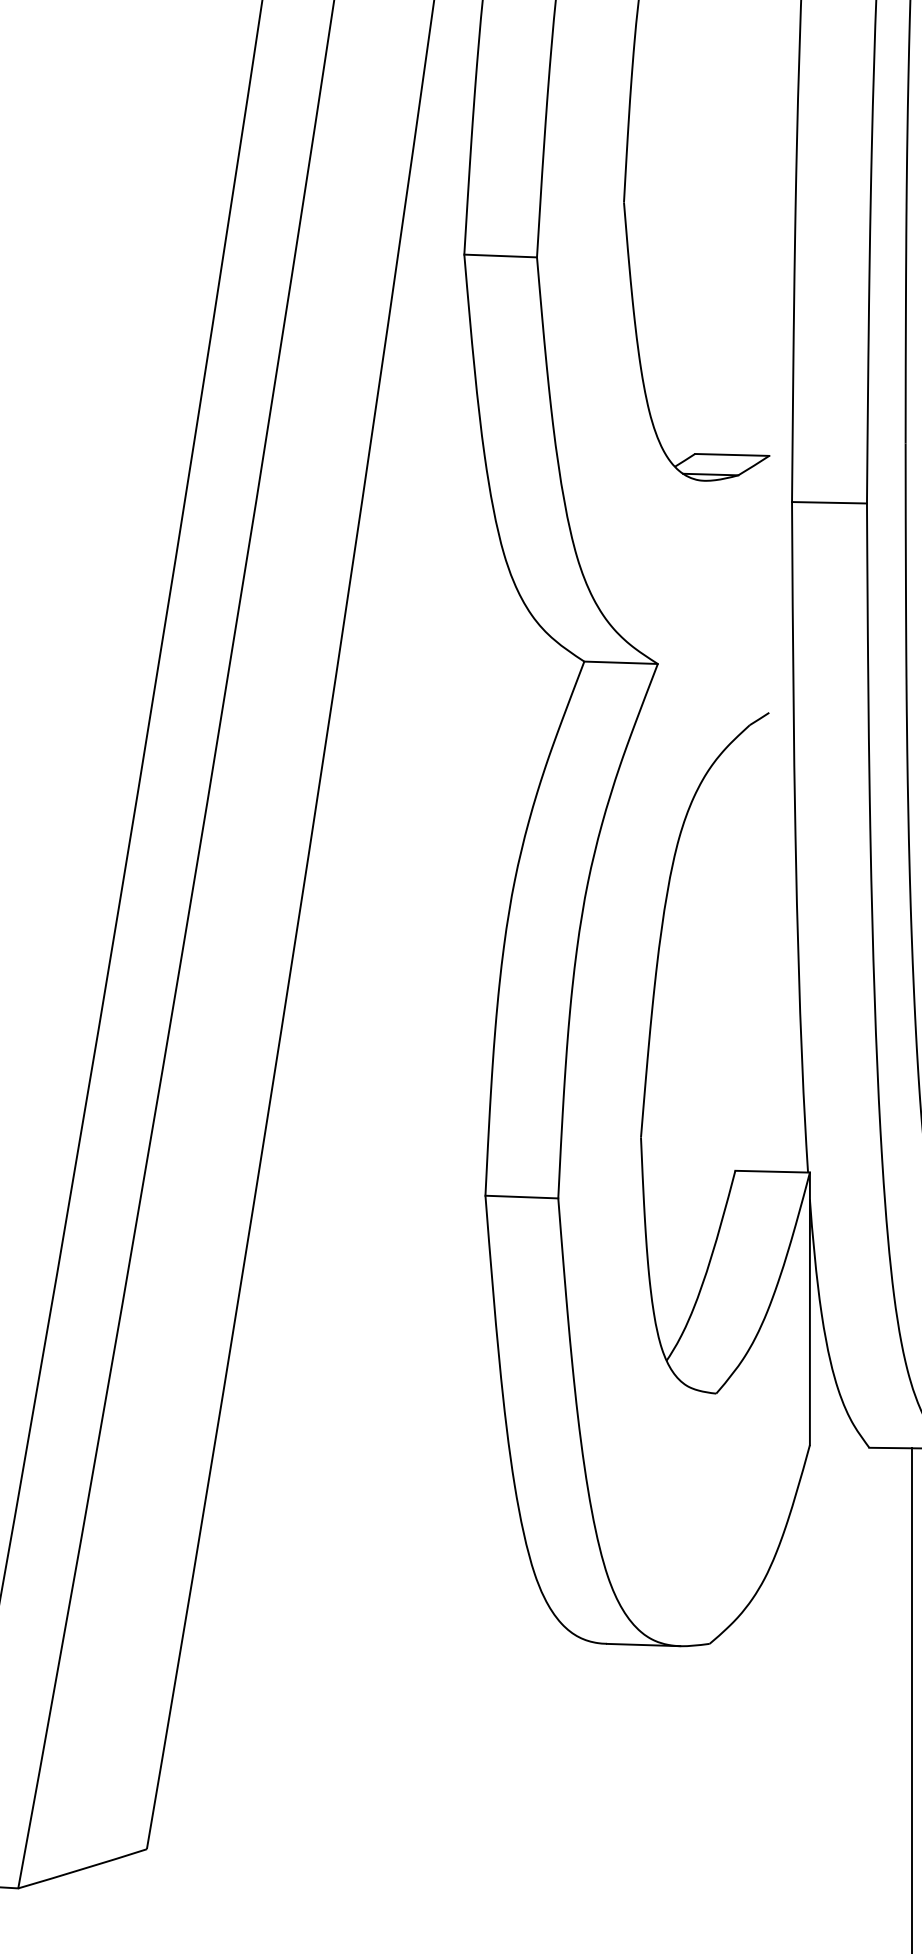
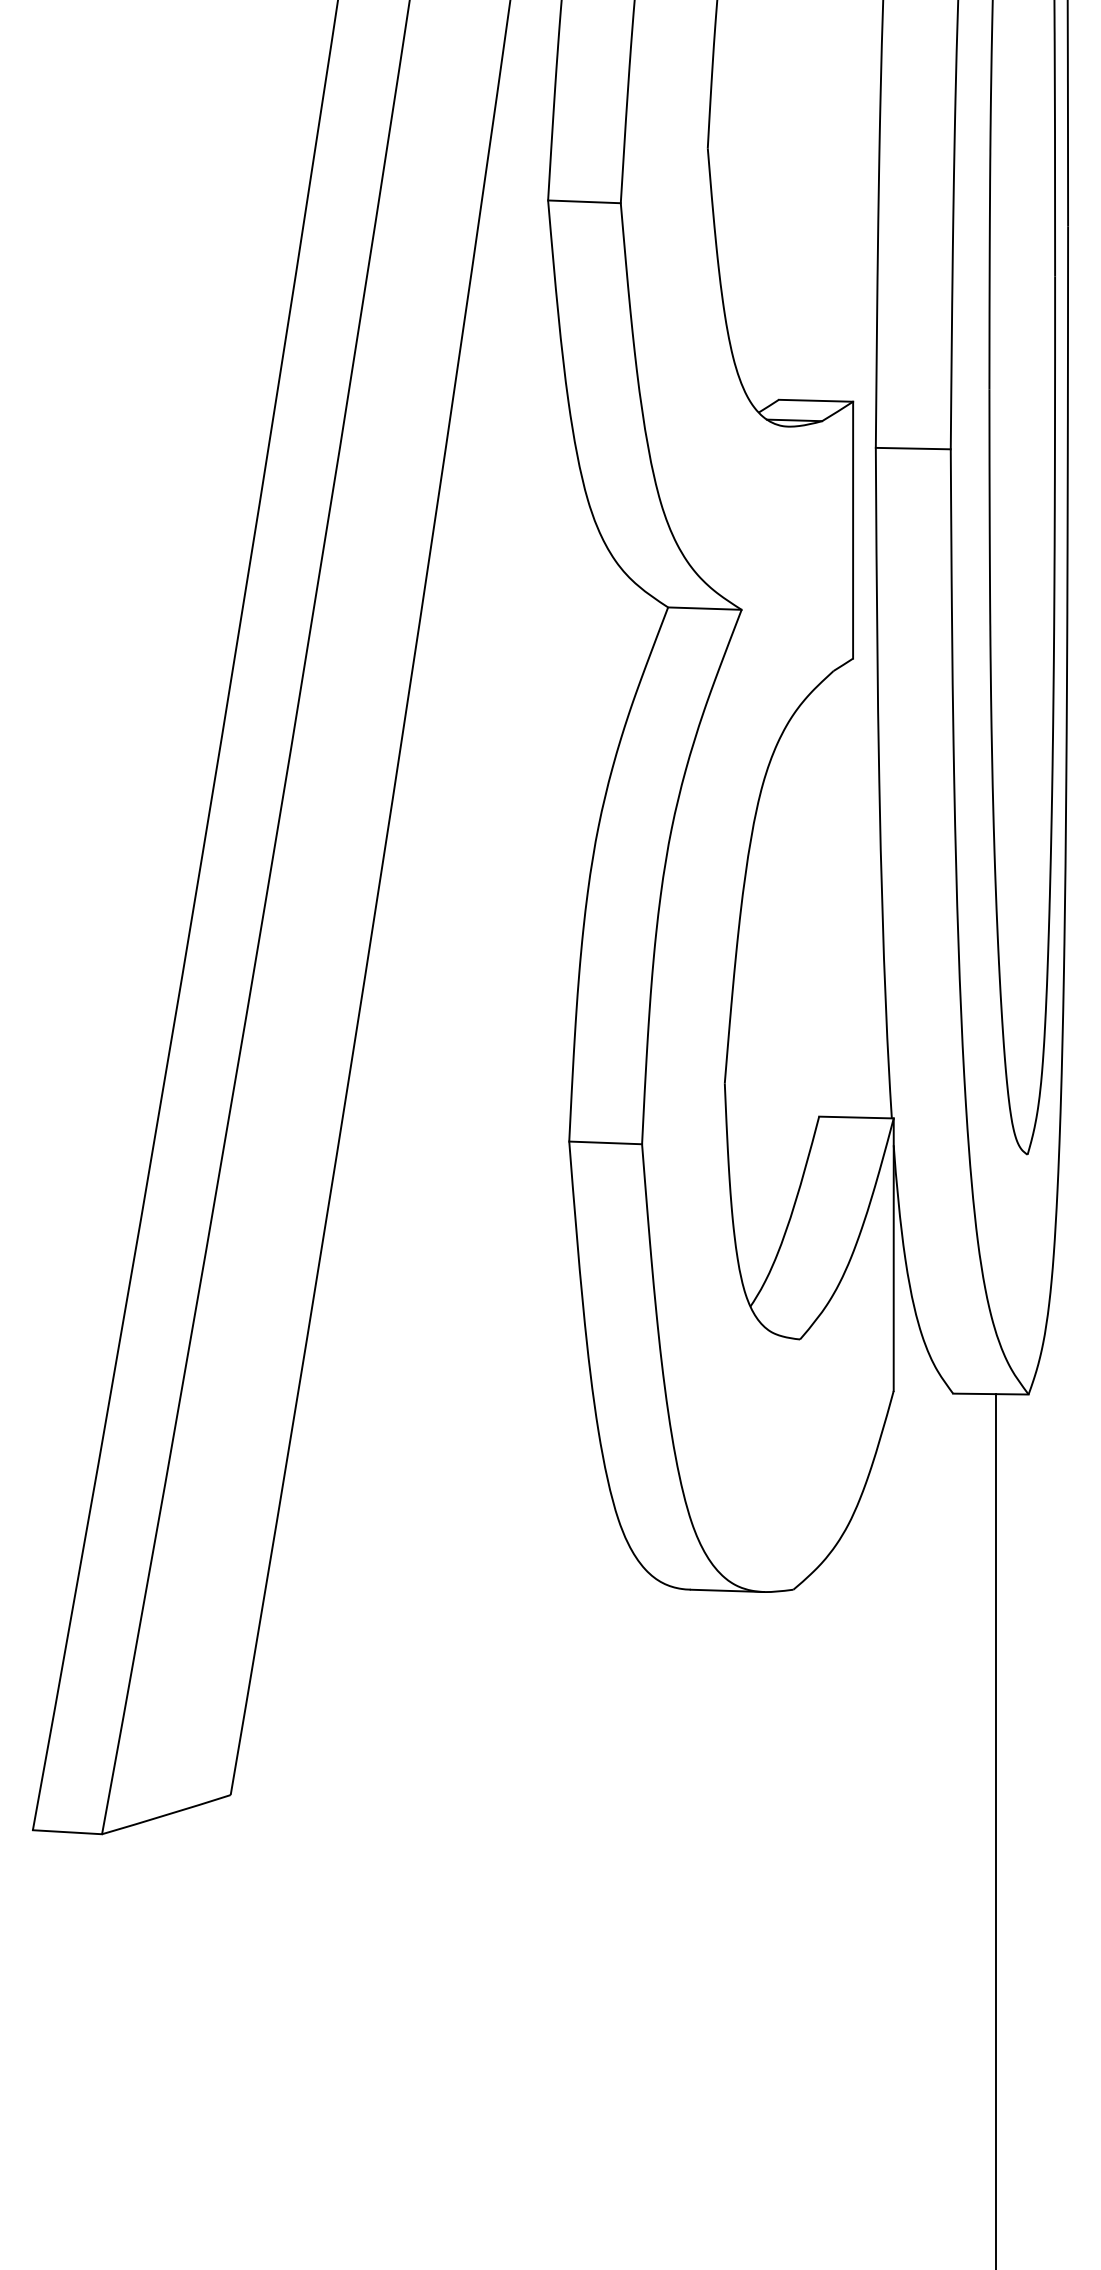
line: (769, 583) -> (853, 529), added

